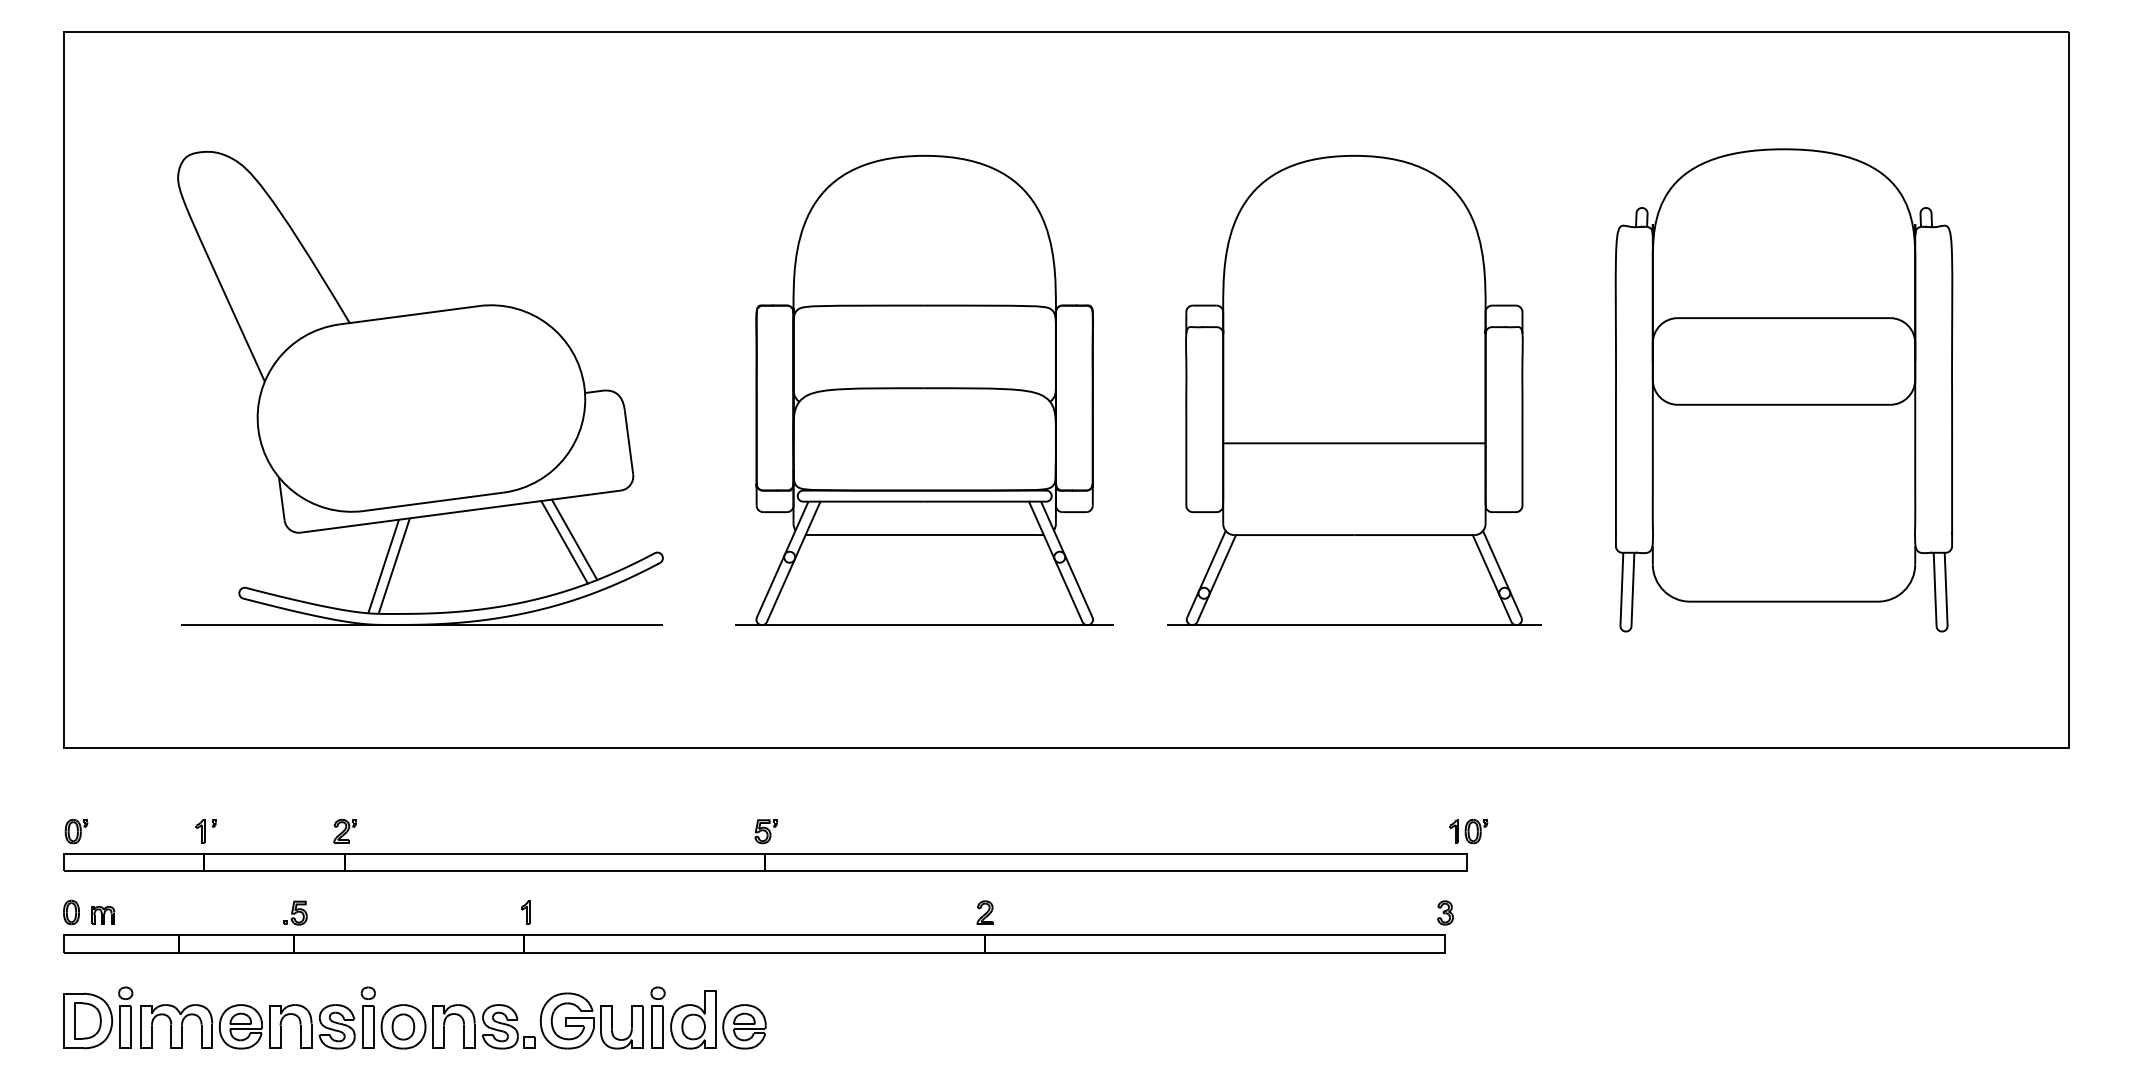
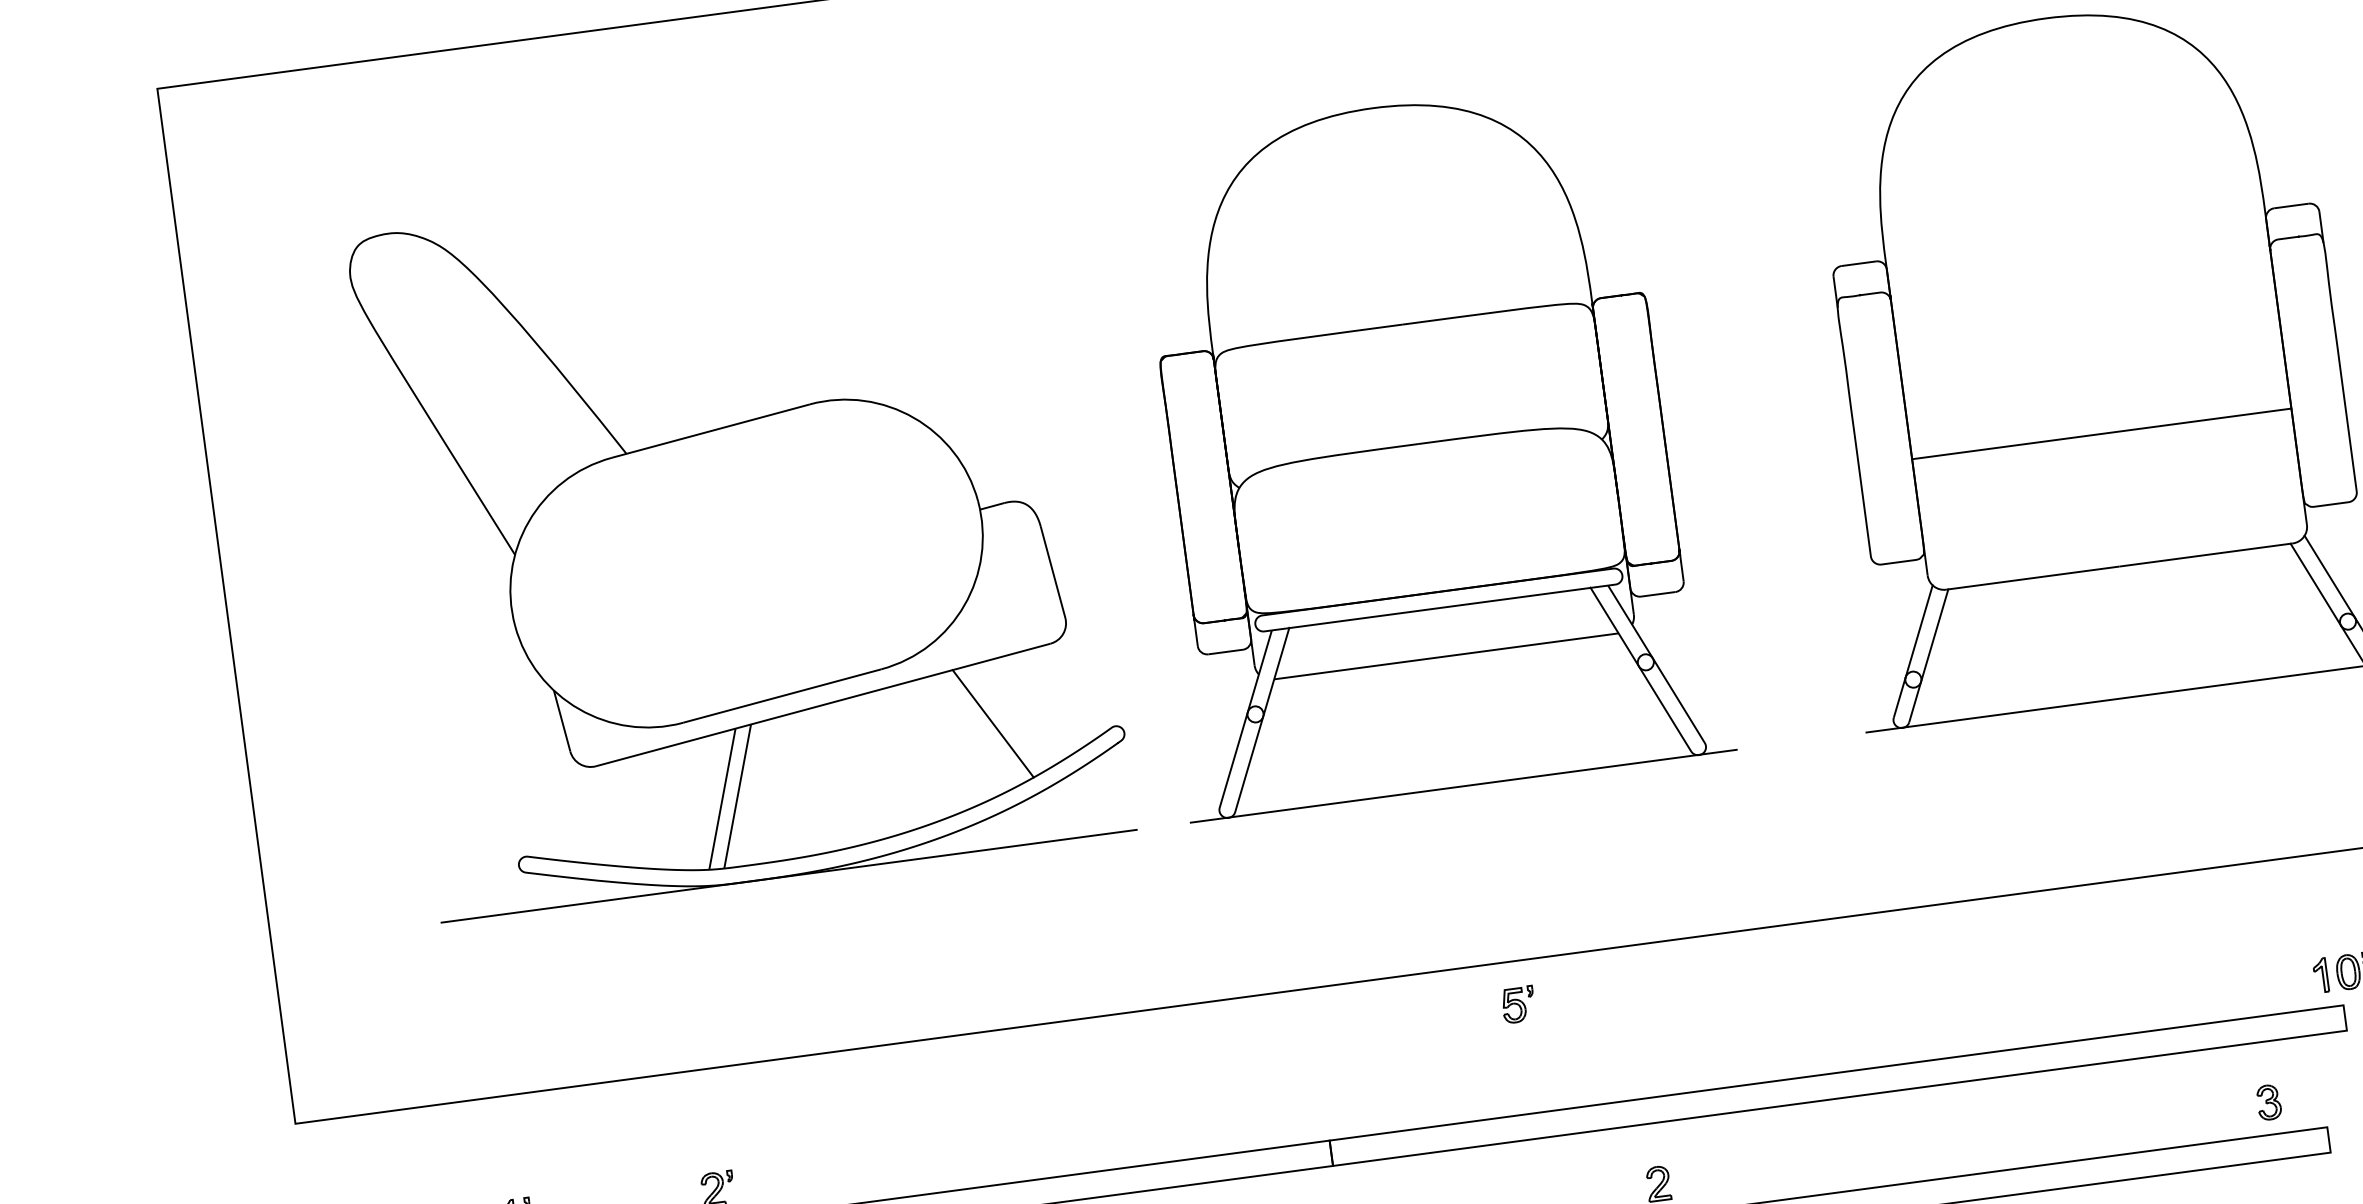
part: (924, 389) -> (1417, 445), moved
line: (564, 542) -> (979, 729), removed
part: (765, 831) -> (1517, 1004), moved
part: (1445, 912) -> (2269, 1101), moved

